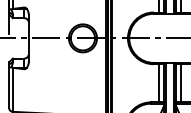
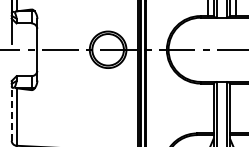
line: (159, 83) -> (207, 108), removed
line: (181, 83) -> (236, 108), removed
line: (8, 86) -> (11, 112), solid -> dashed

